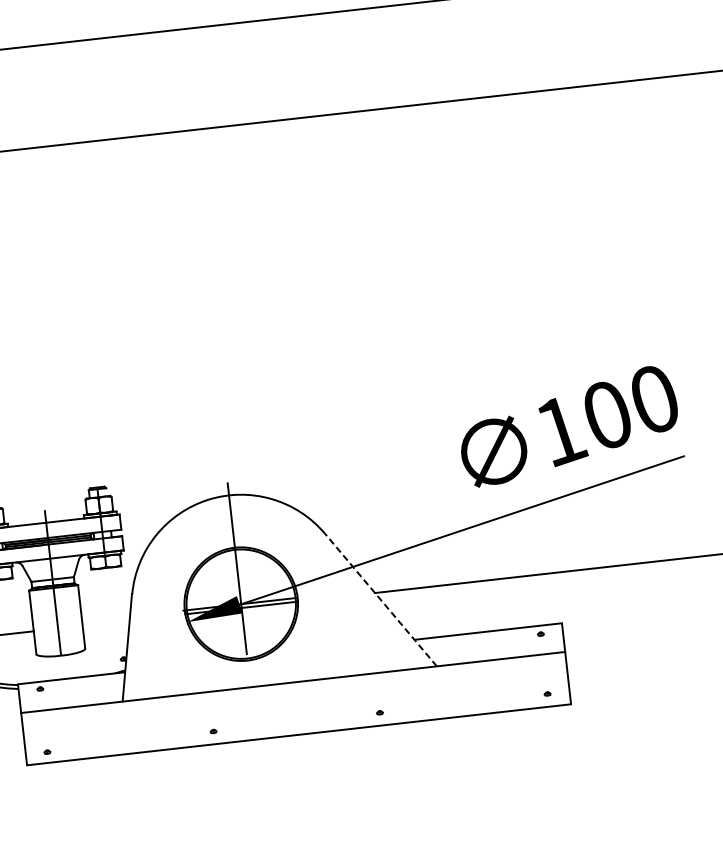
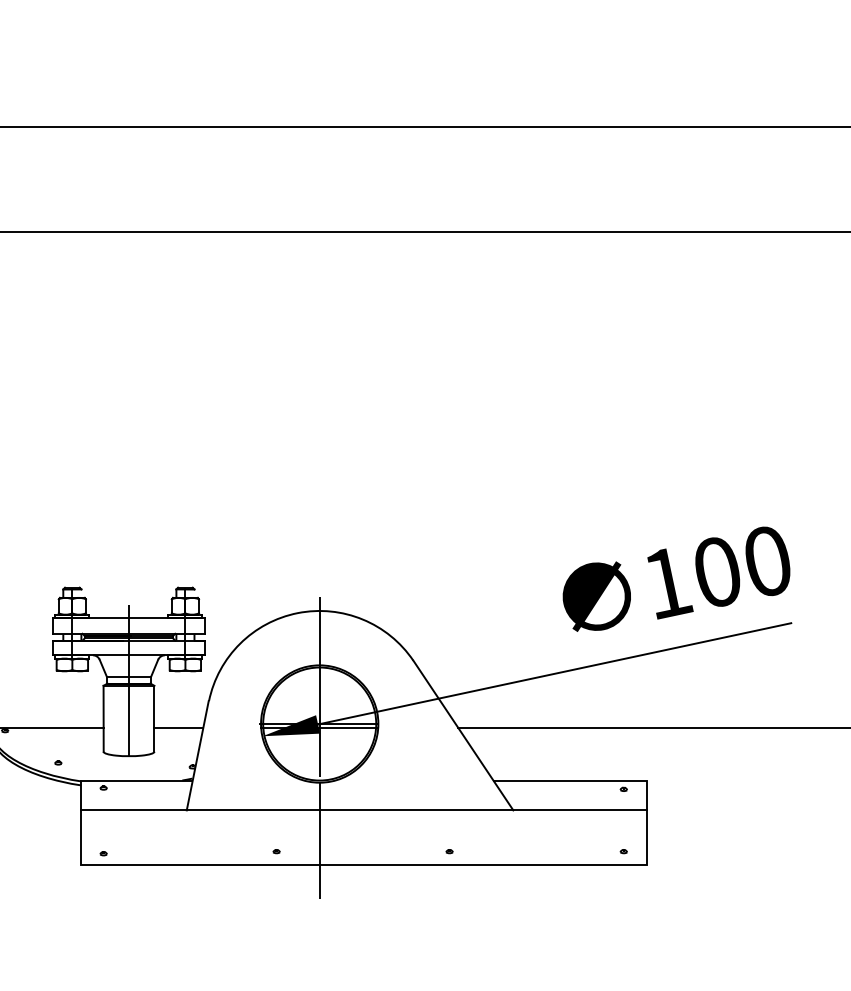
line: (380, 599) -> (463, 735), dashed -> solid
line: (105, 622) -> (178, 727), added
line: (253, 716) -> (319, 840), added

